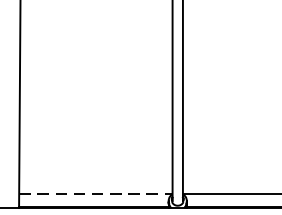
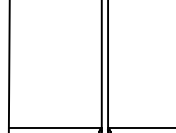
line: (96, 195) -> (55, 128), dashed -> solid

